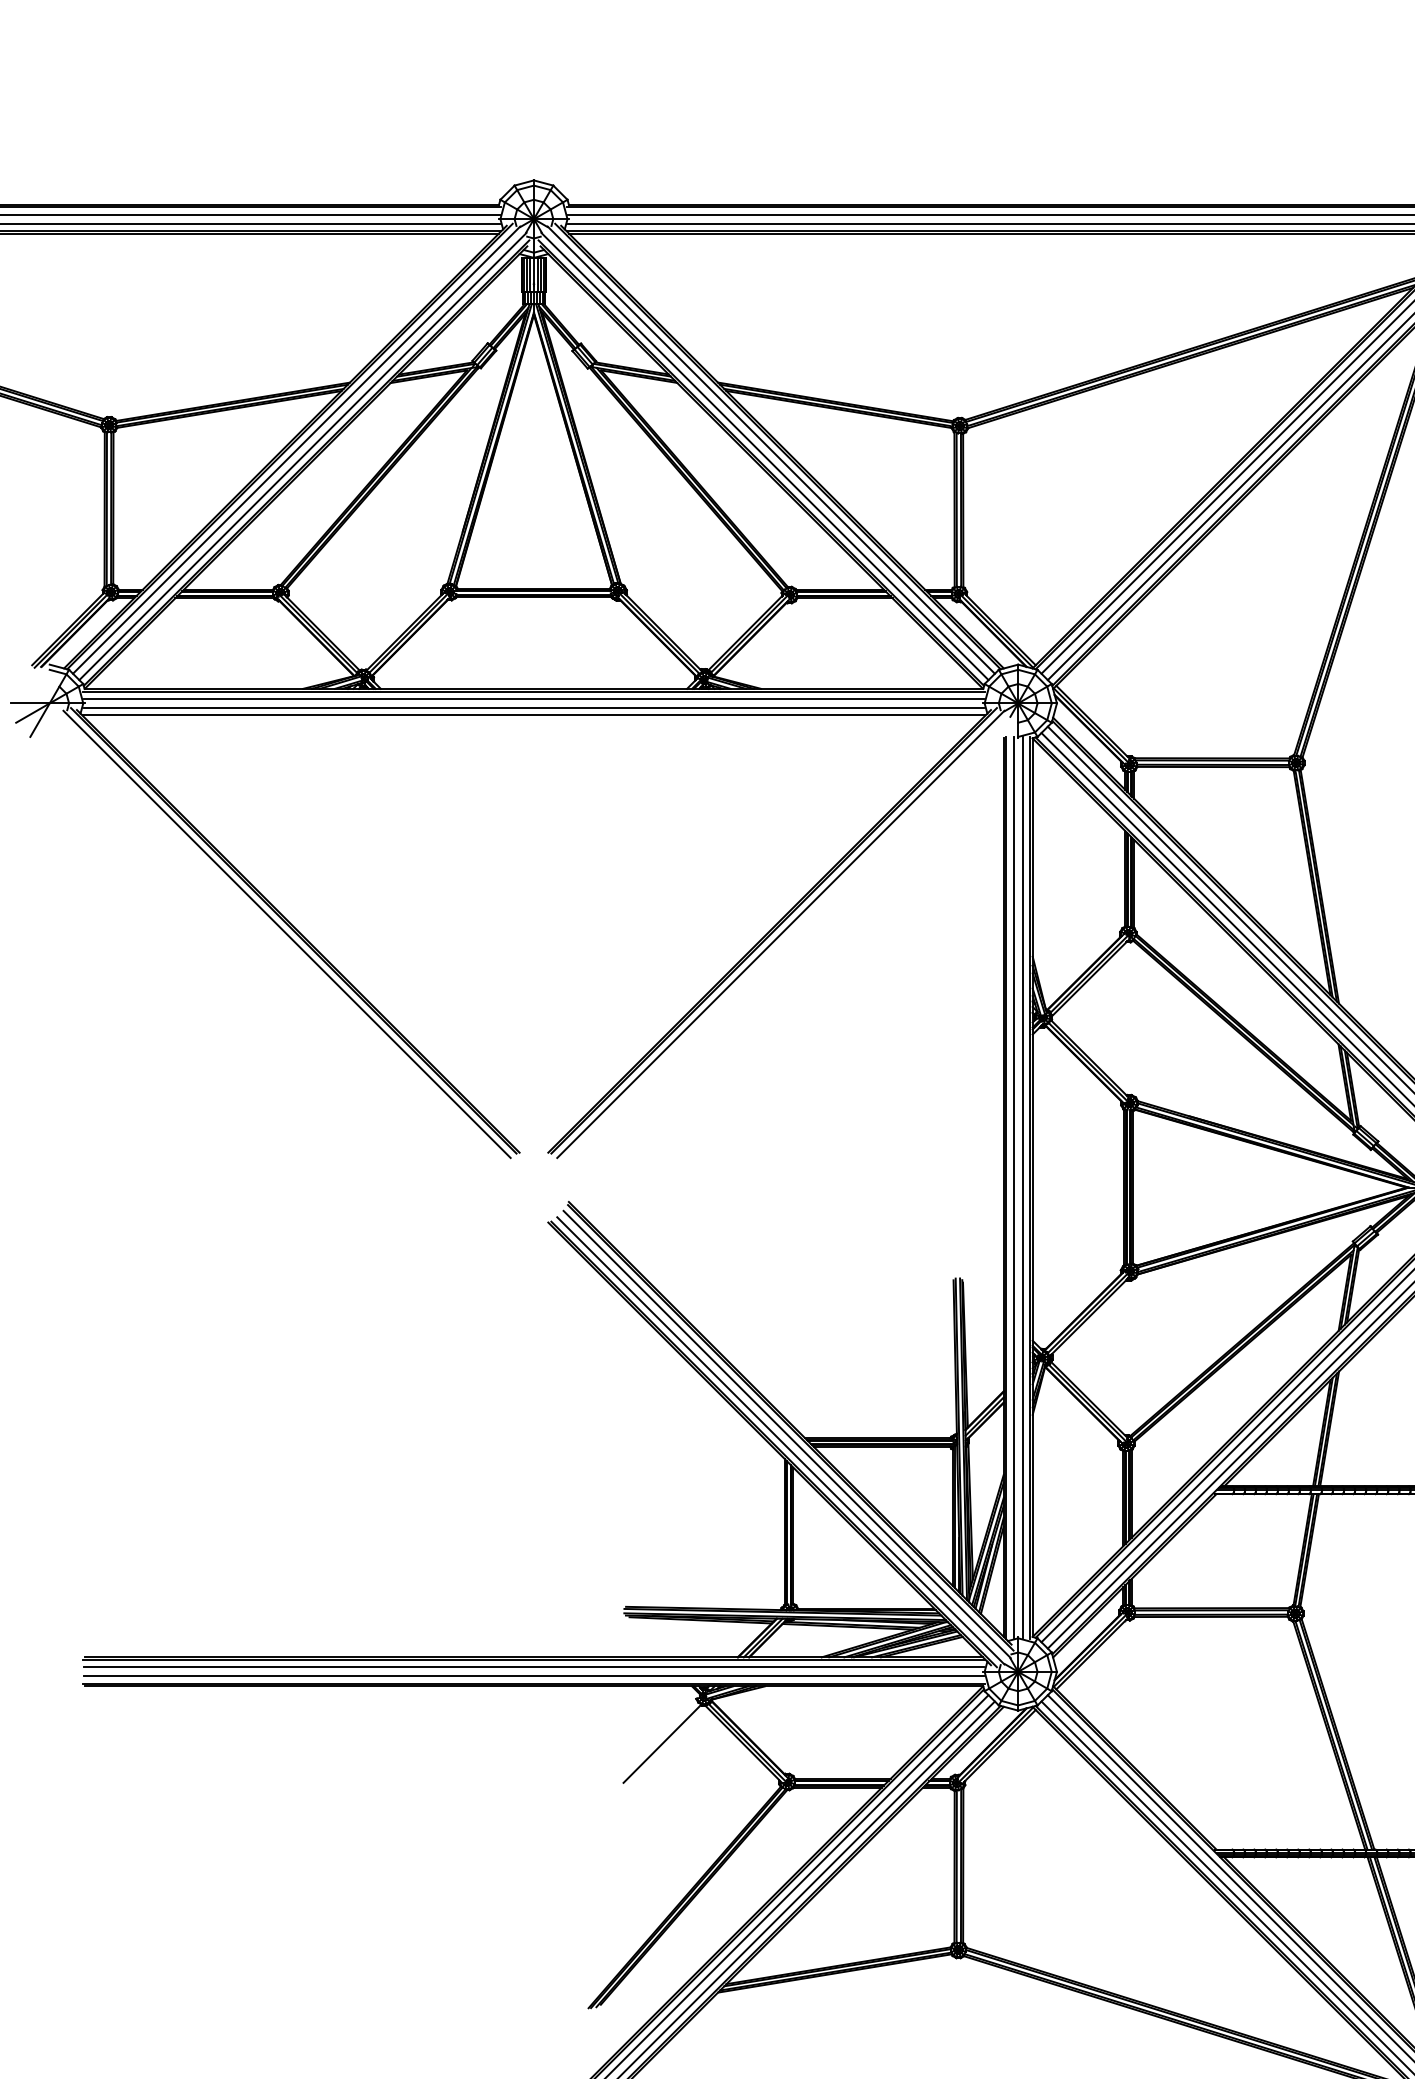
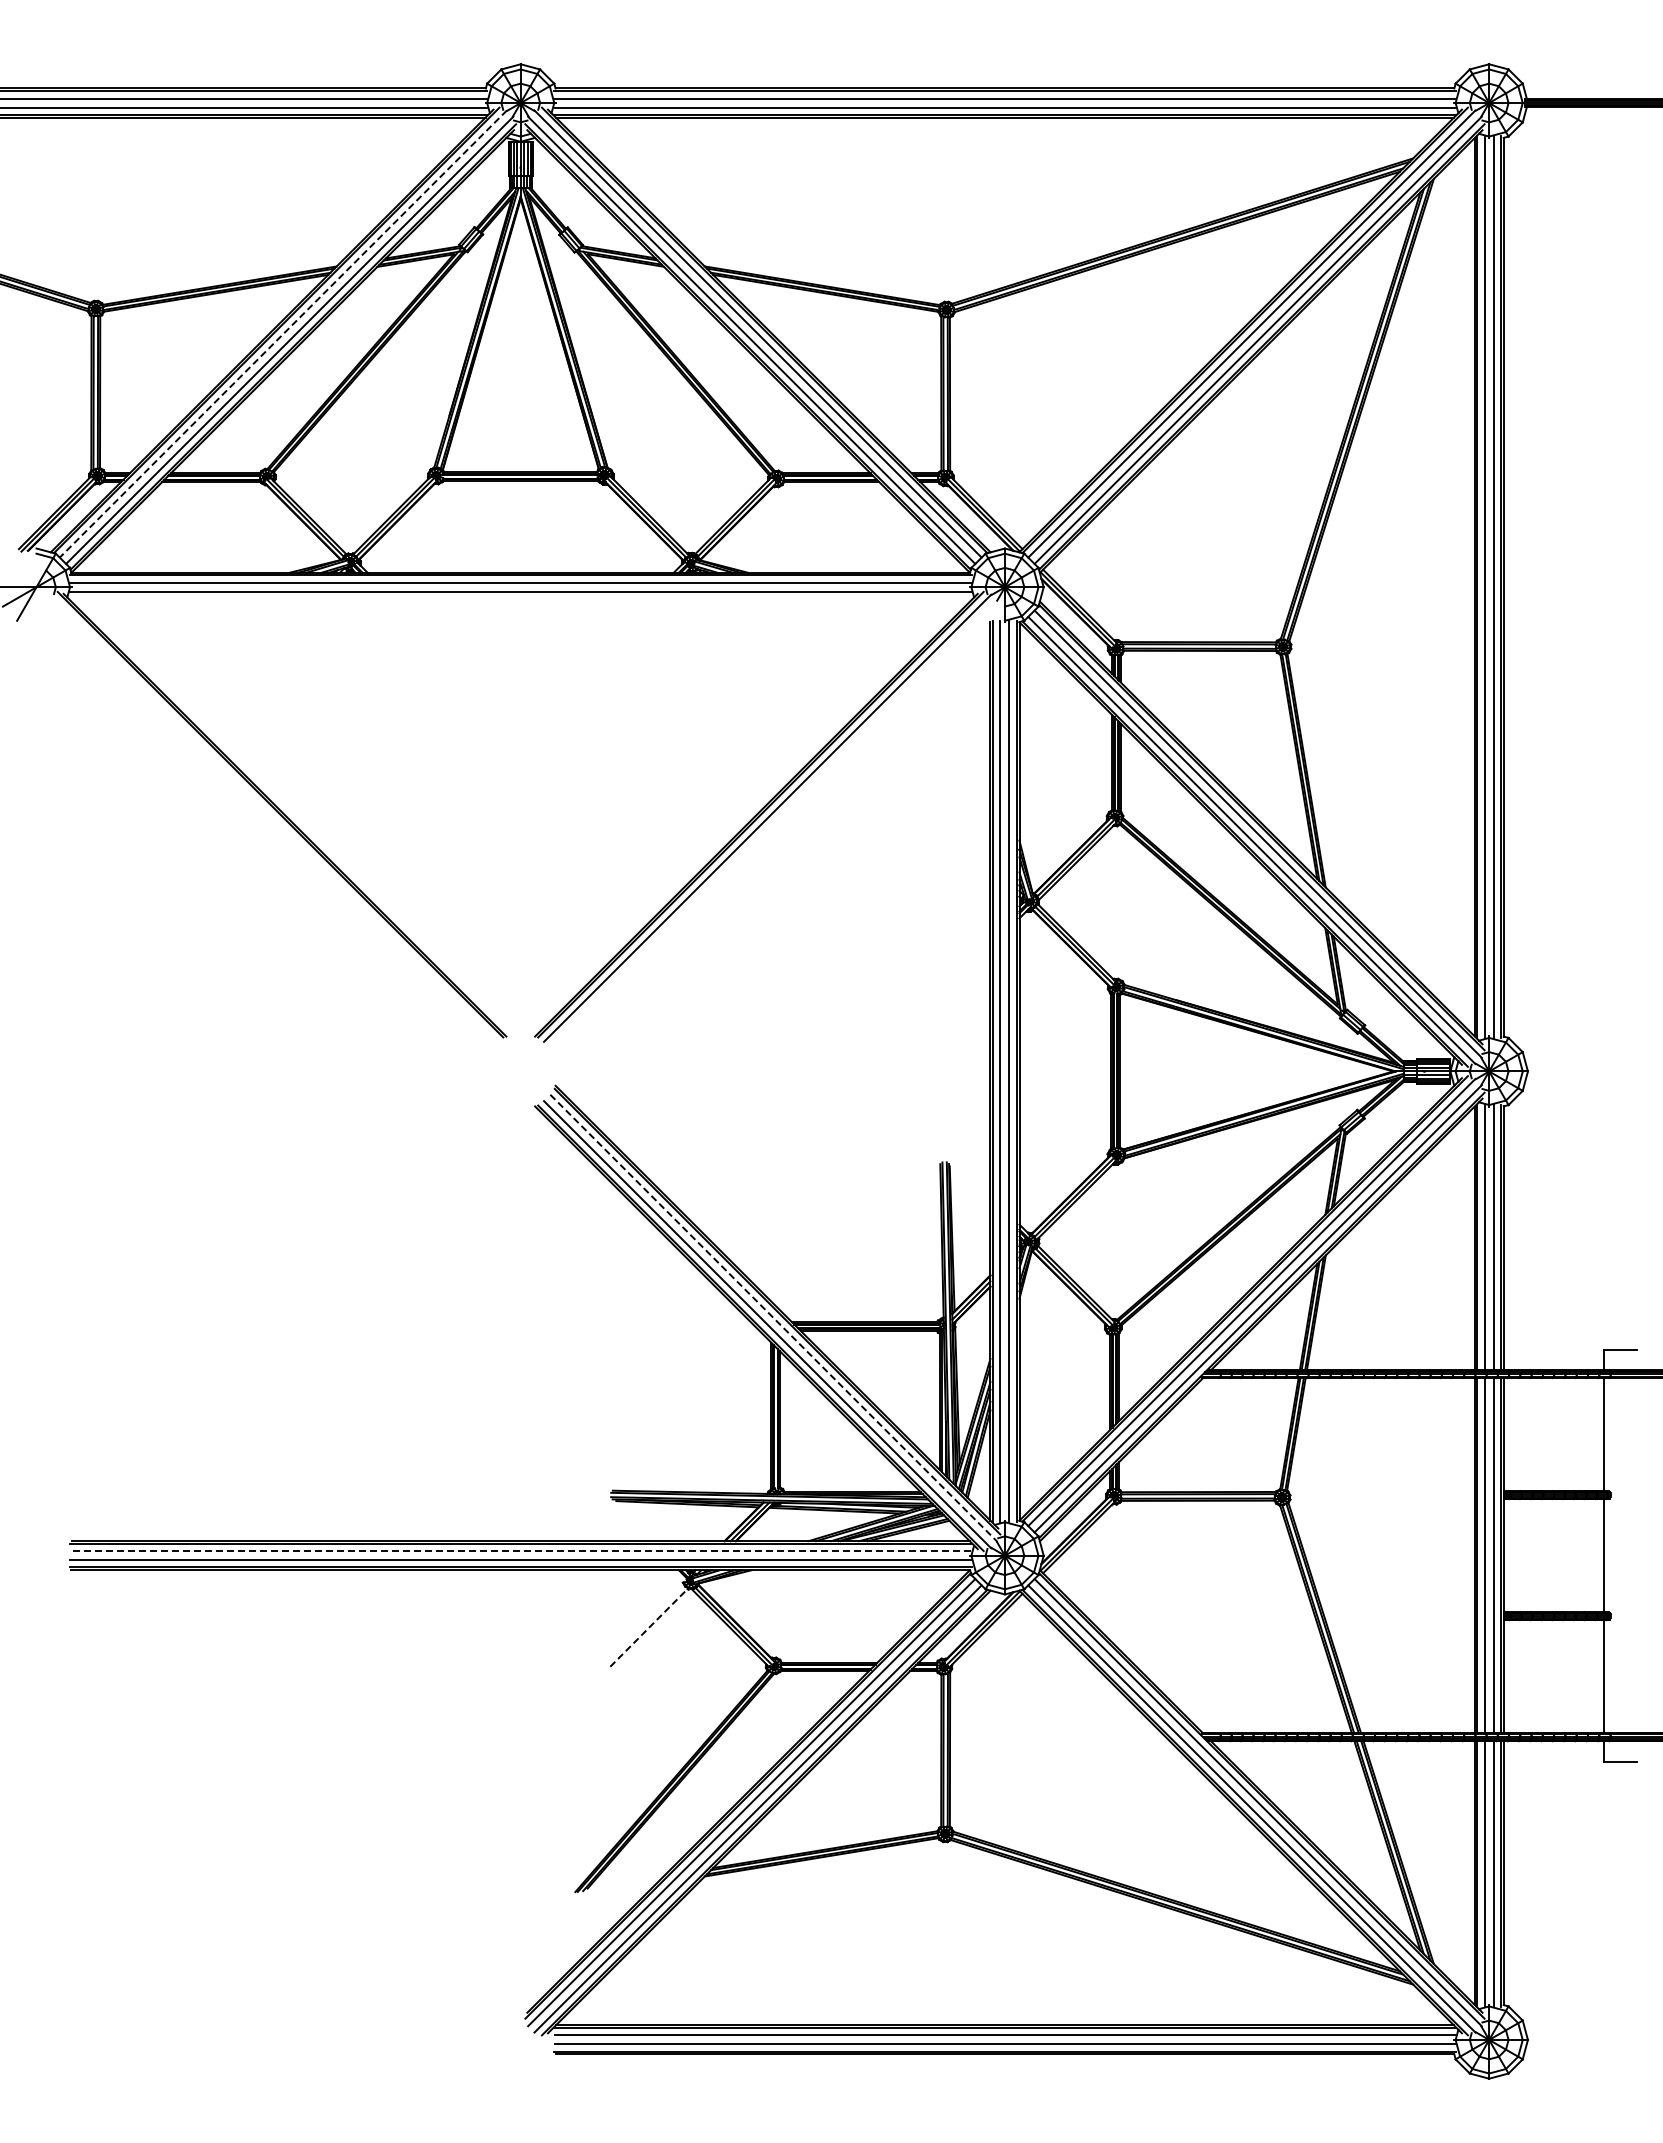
line: (296, 450) -> (283, 334), solid -> dashed
line: (533, 715) -> (520, 599), removed
line: (286, 933) -> (273, 817), removed
line: (787, 1434) -> (774, 1318), solid -> dashed
line: (533, 1667) -> (520, 1551), solid -> dashed
line: (662, 1743) -> (649, 1627), solid -> dashed

